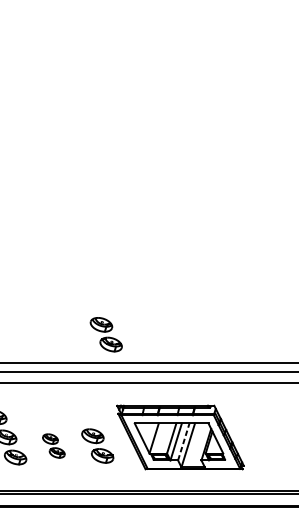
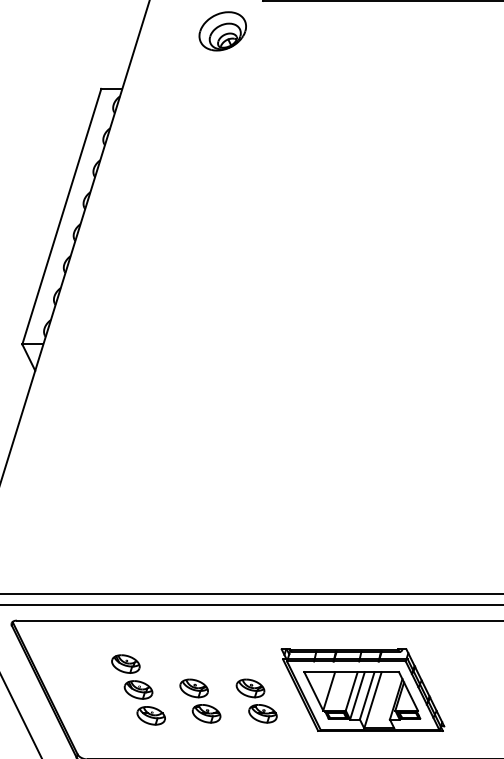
part: (106, 334) -> (267, 557), removed
line: (184, 441) -> (367, 695), dashed -> solid
part: (53, 445) -> (200, 700), size x1.43

